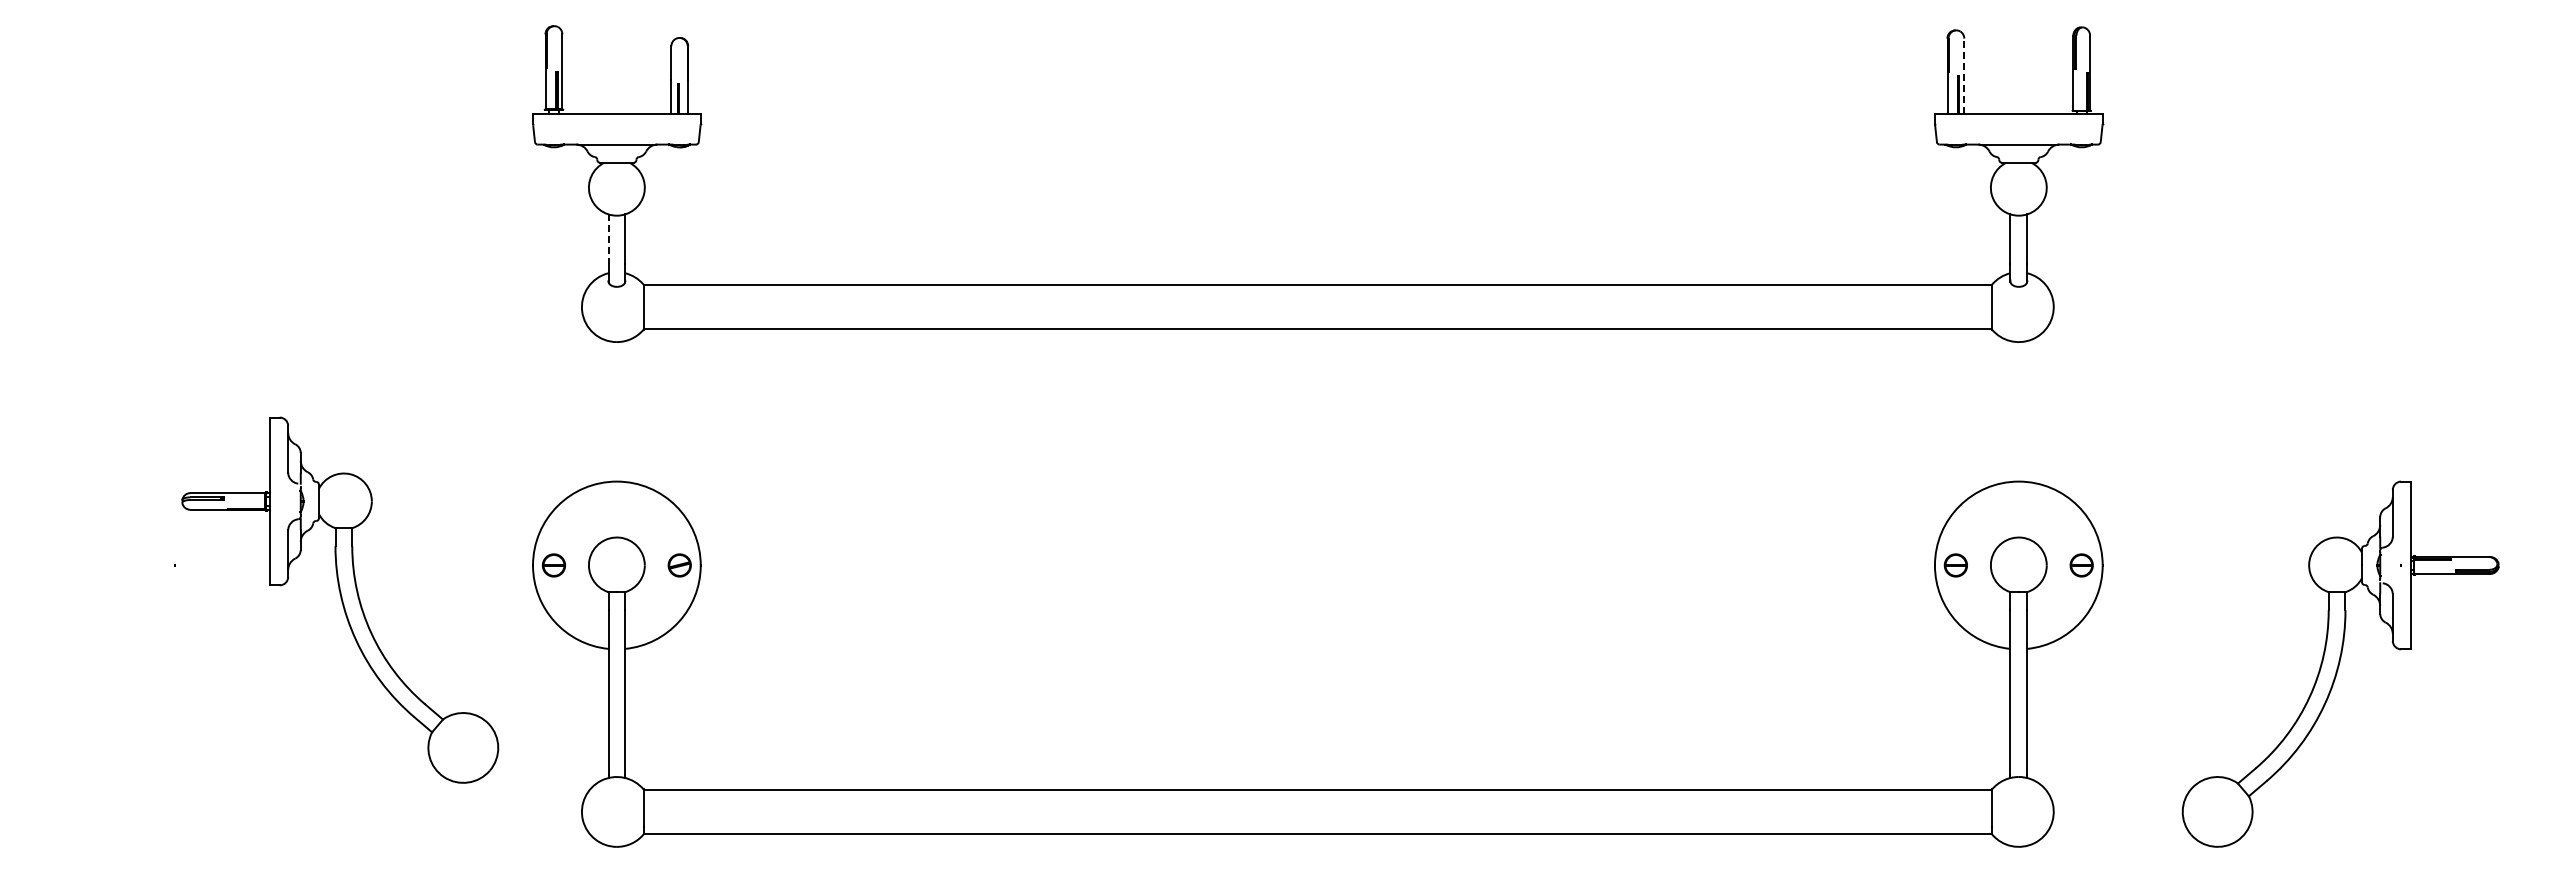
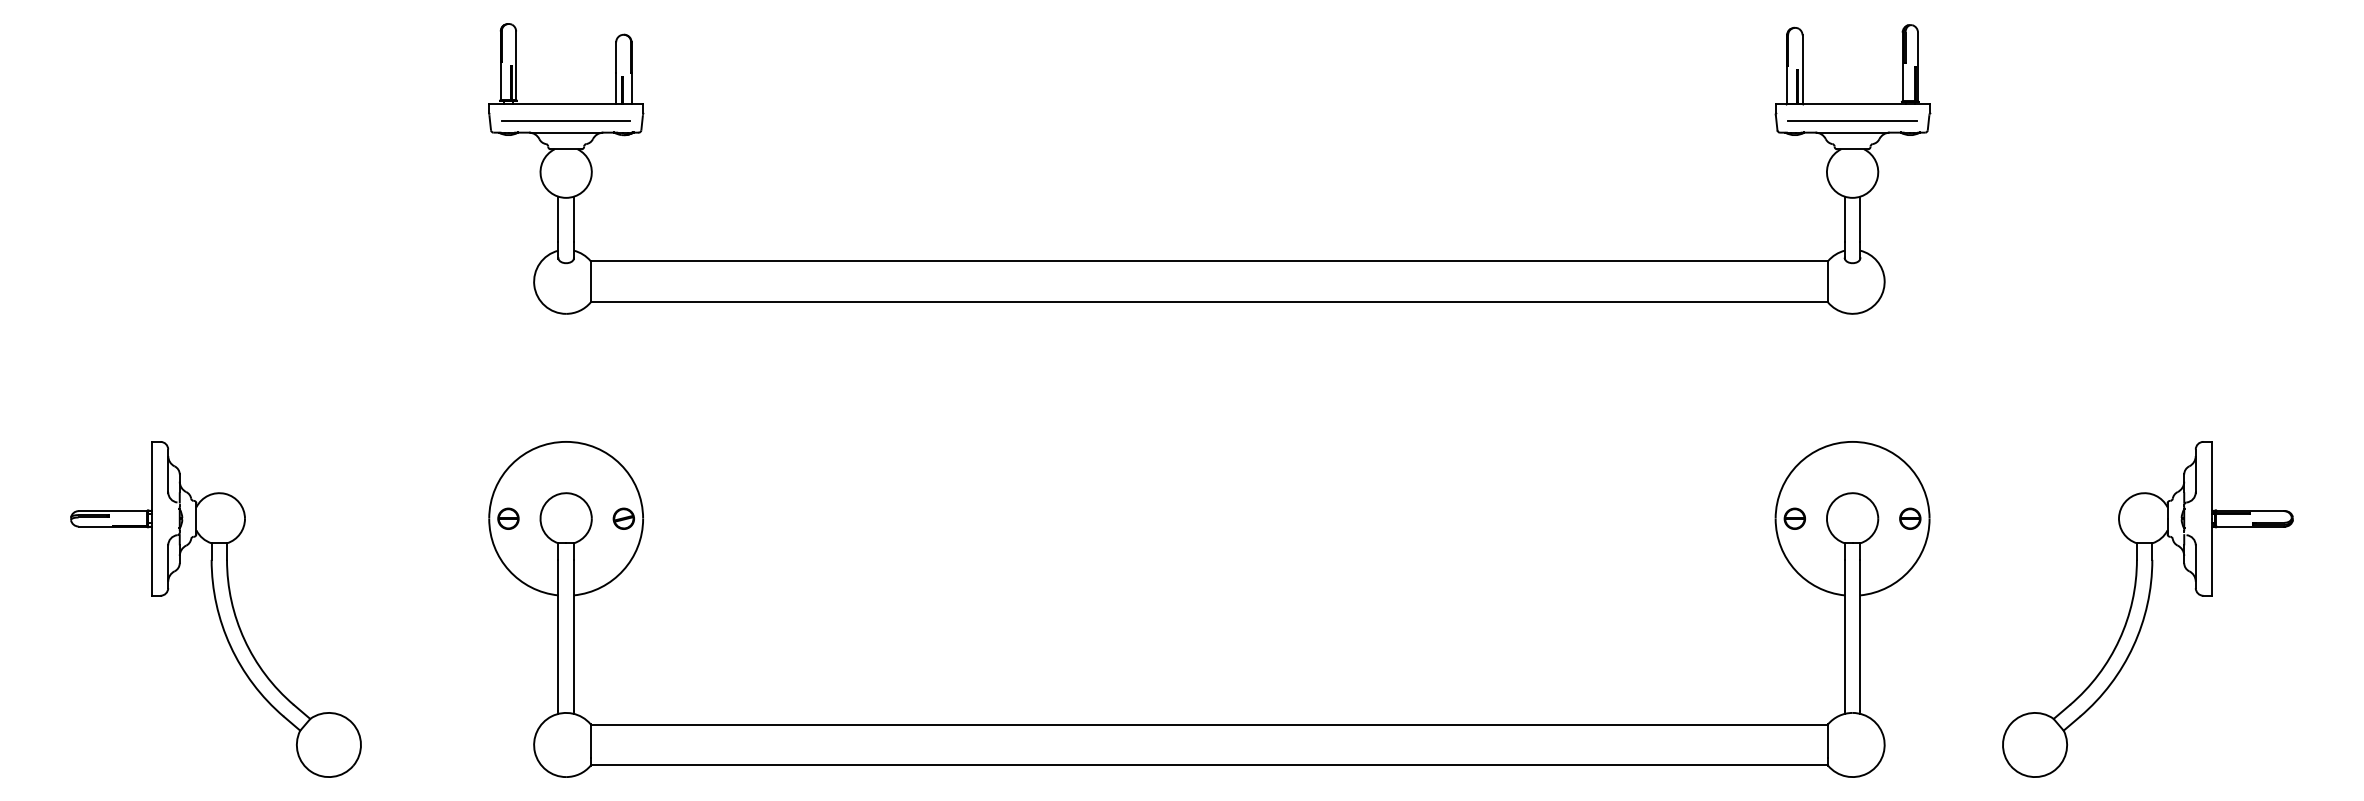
line: (1964, 75) -> (1802, 69), dashed -> solid
line: (616, 131) -> (565, 120), added
line: (2018, 132) -> (1852, 121), added
line: (608, 238) -> (558, 218), dashed -> solid
part: (340, 599) -> (216, 608), moved

